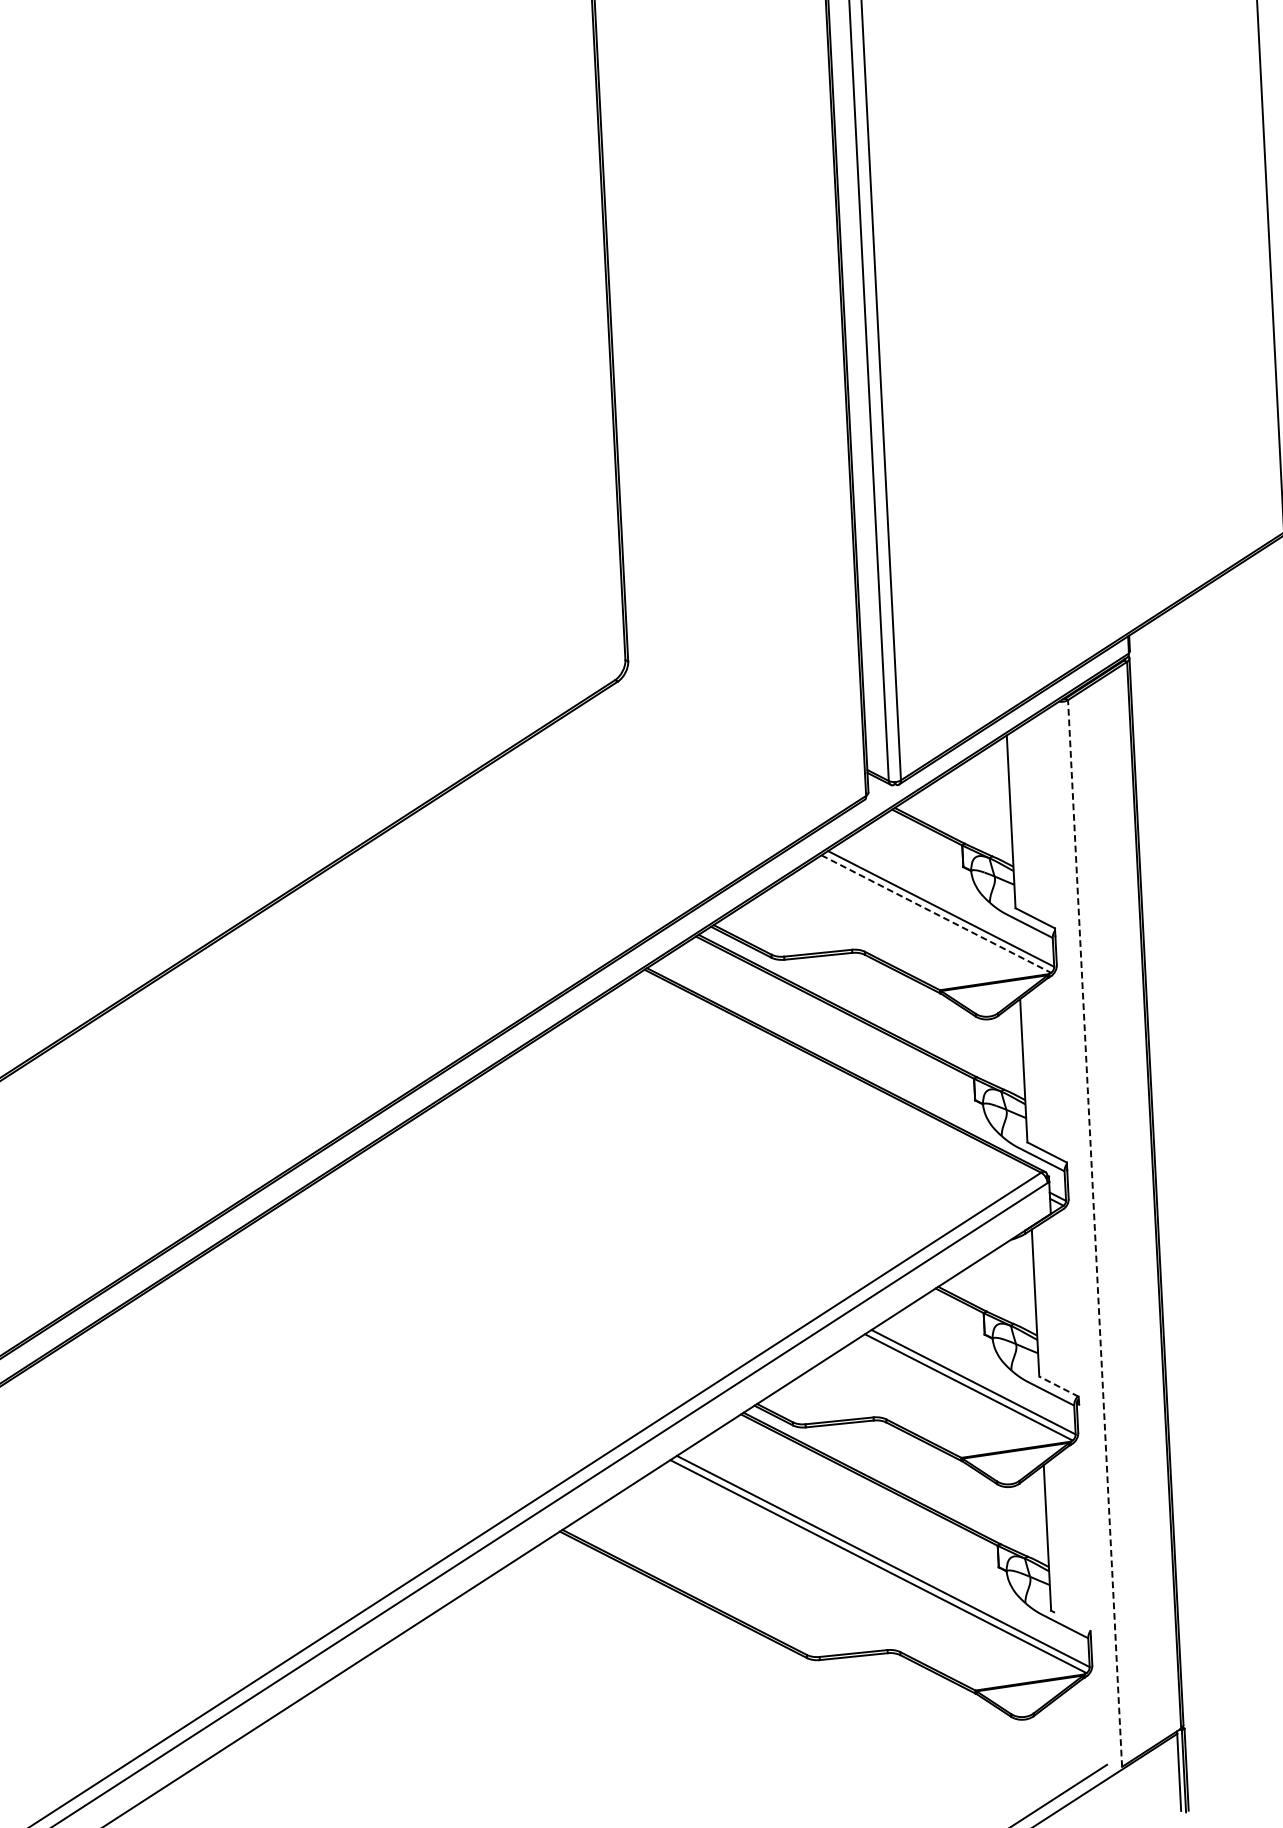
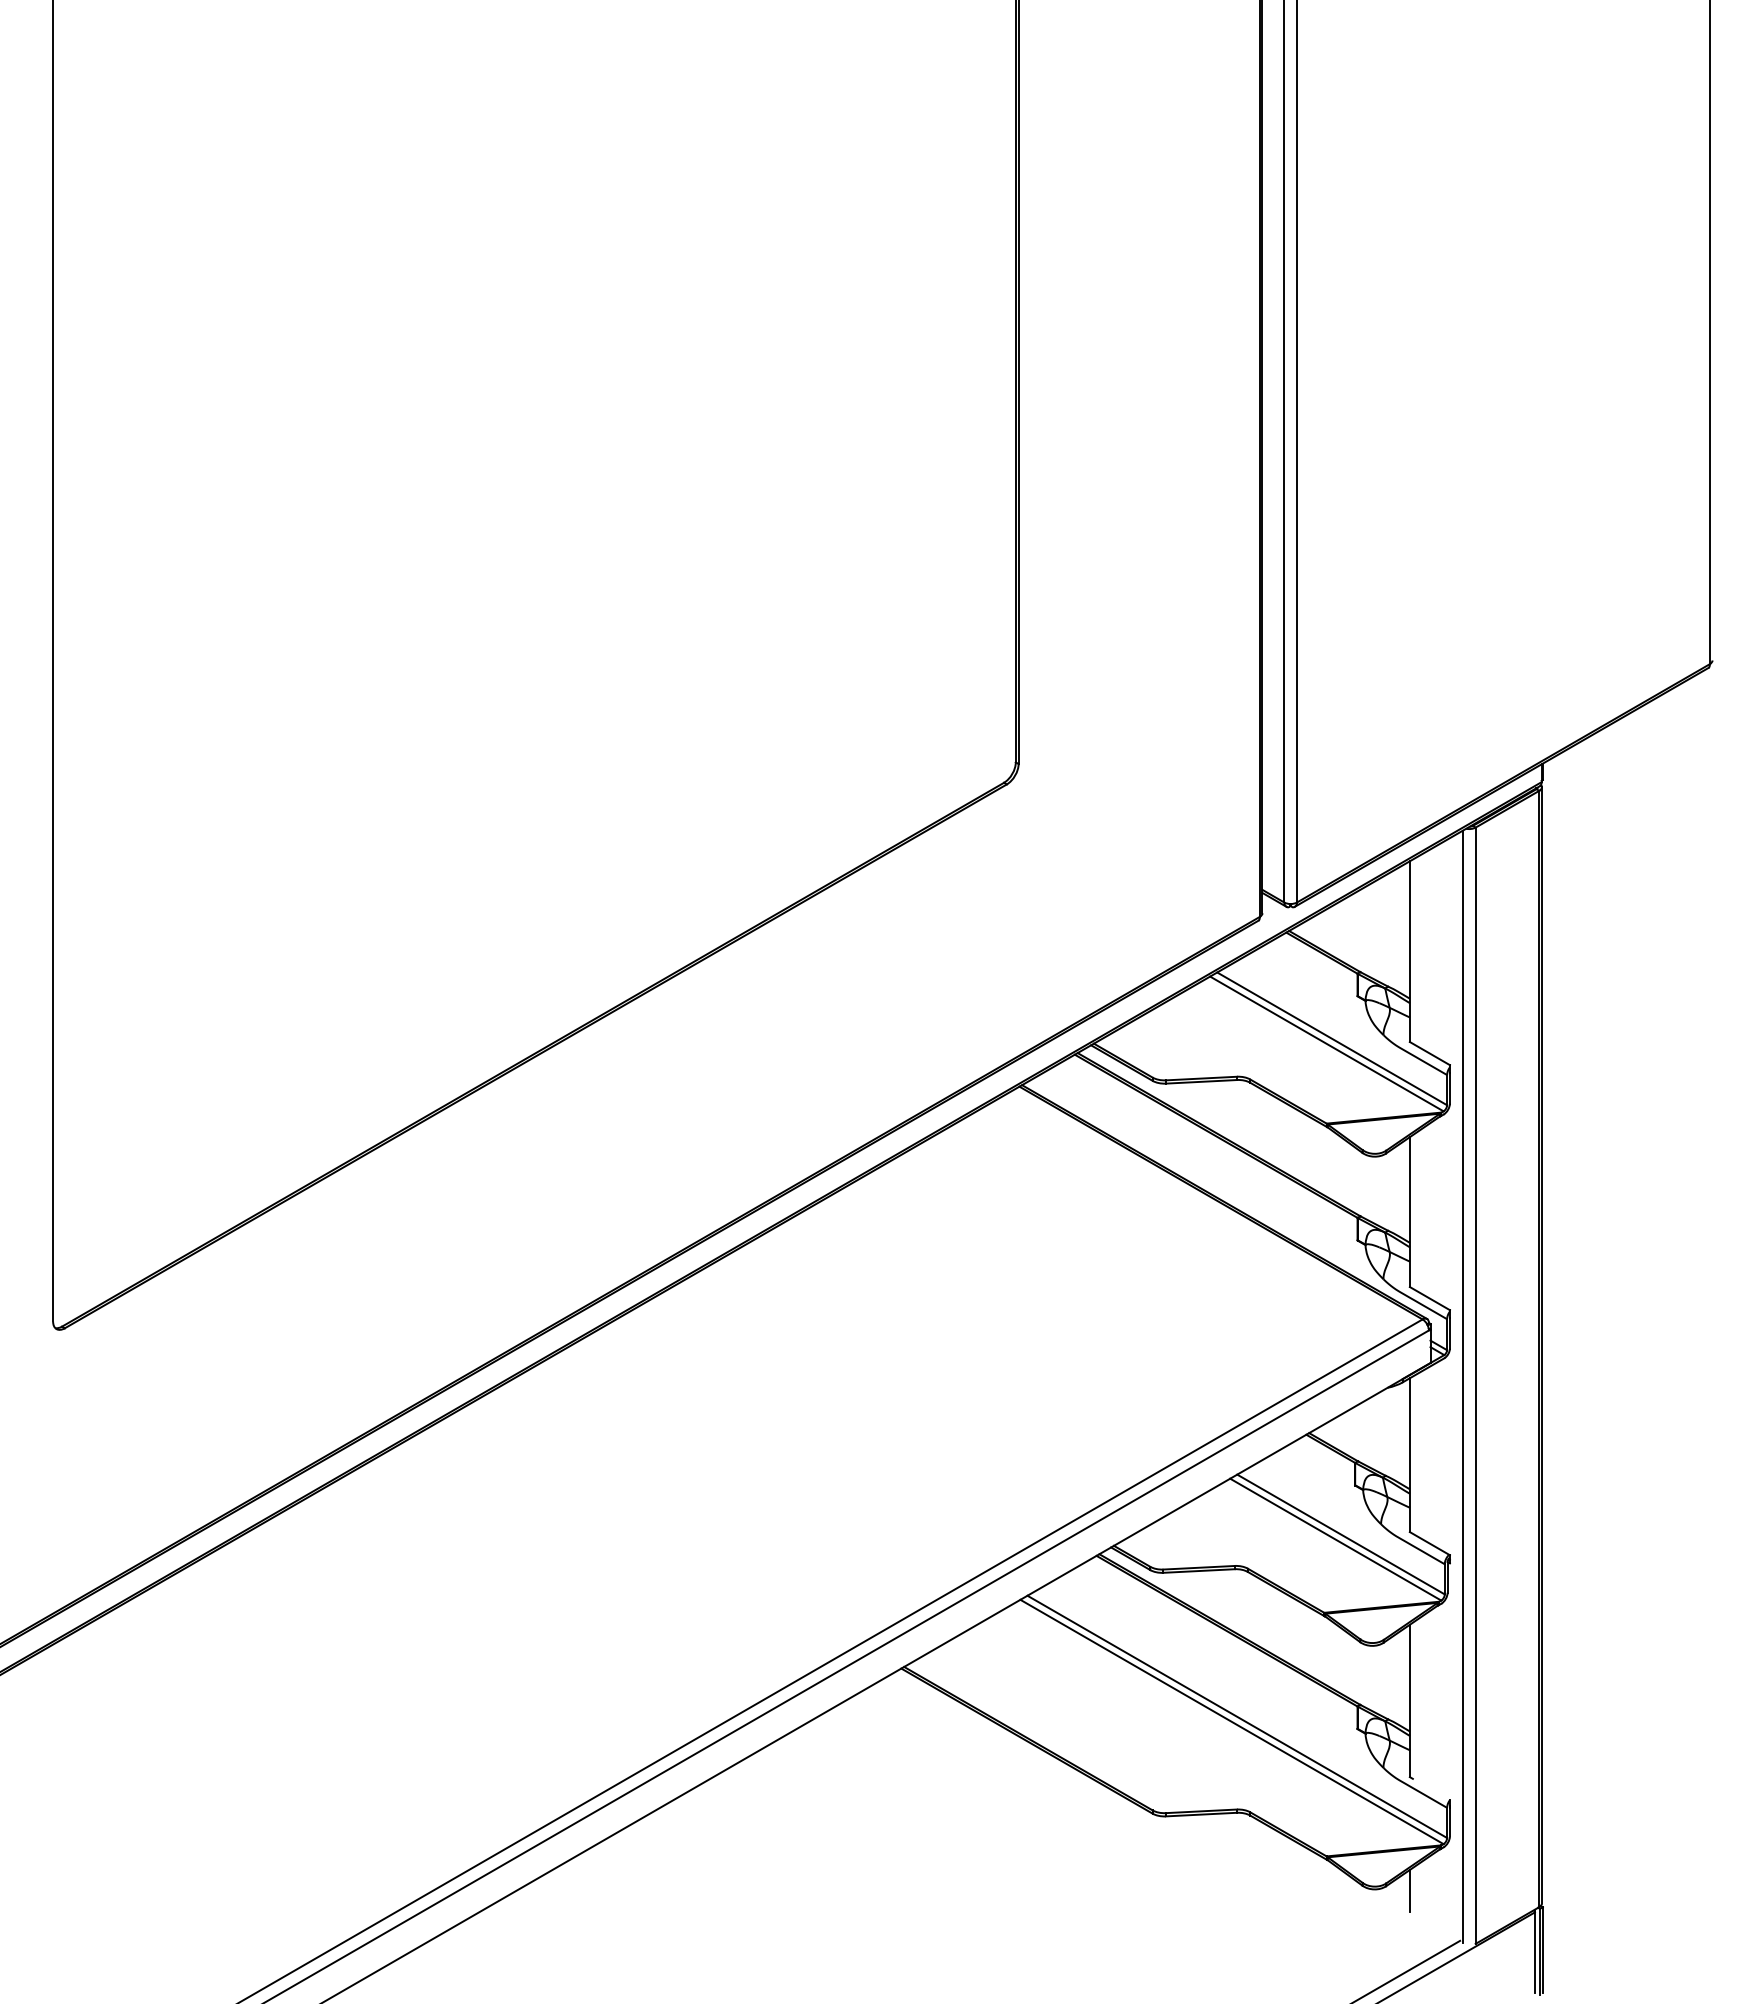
line: (935, 913) -> (1326, 1043), dashed -> solid
line: (1094, 1233) -> (1475, 1385), dashed -> solid
line: (1082, 1234) -> (1462, 1386), added
line: (1058, 1386) -> (1429, 1543), dashed -> solid
line: (1056, 1719) -> (1409, 1890), added

